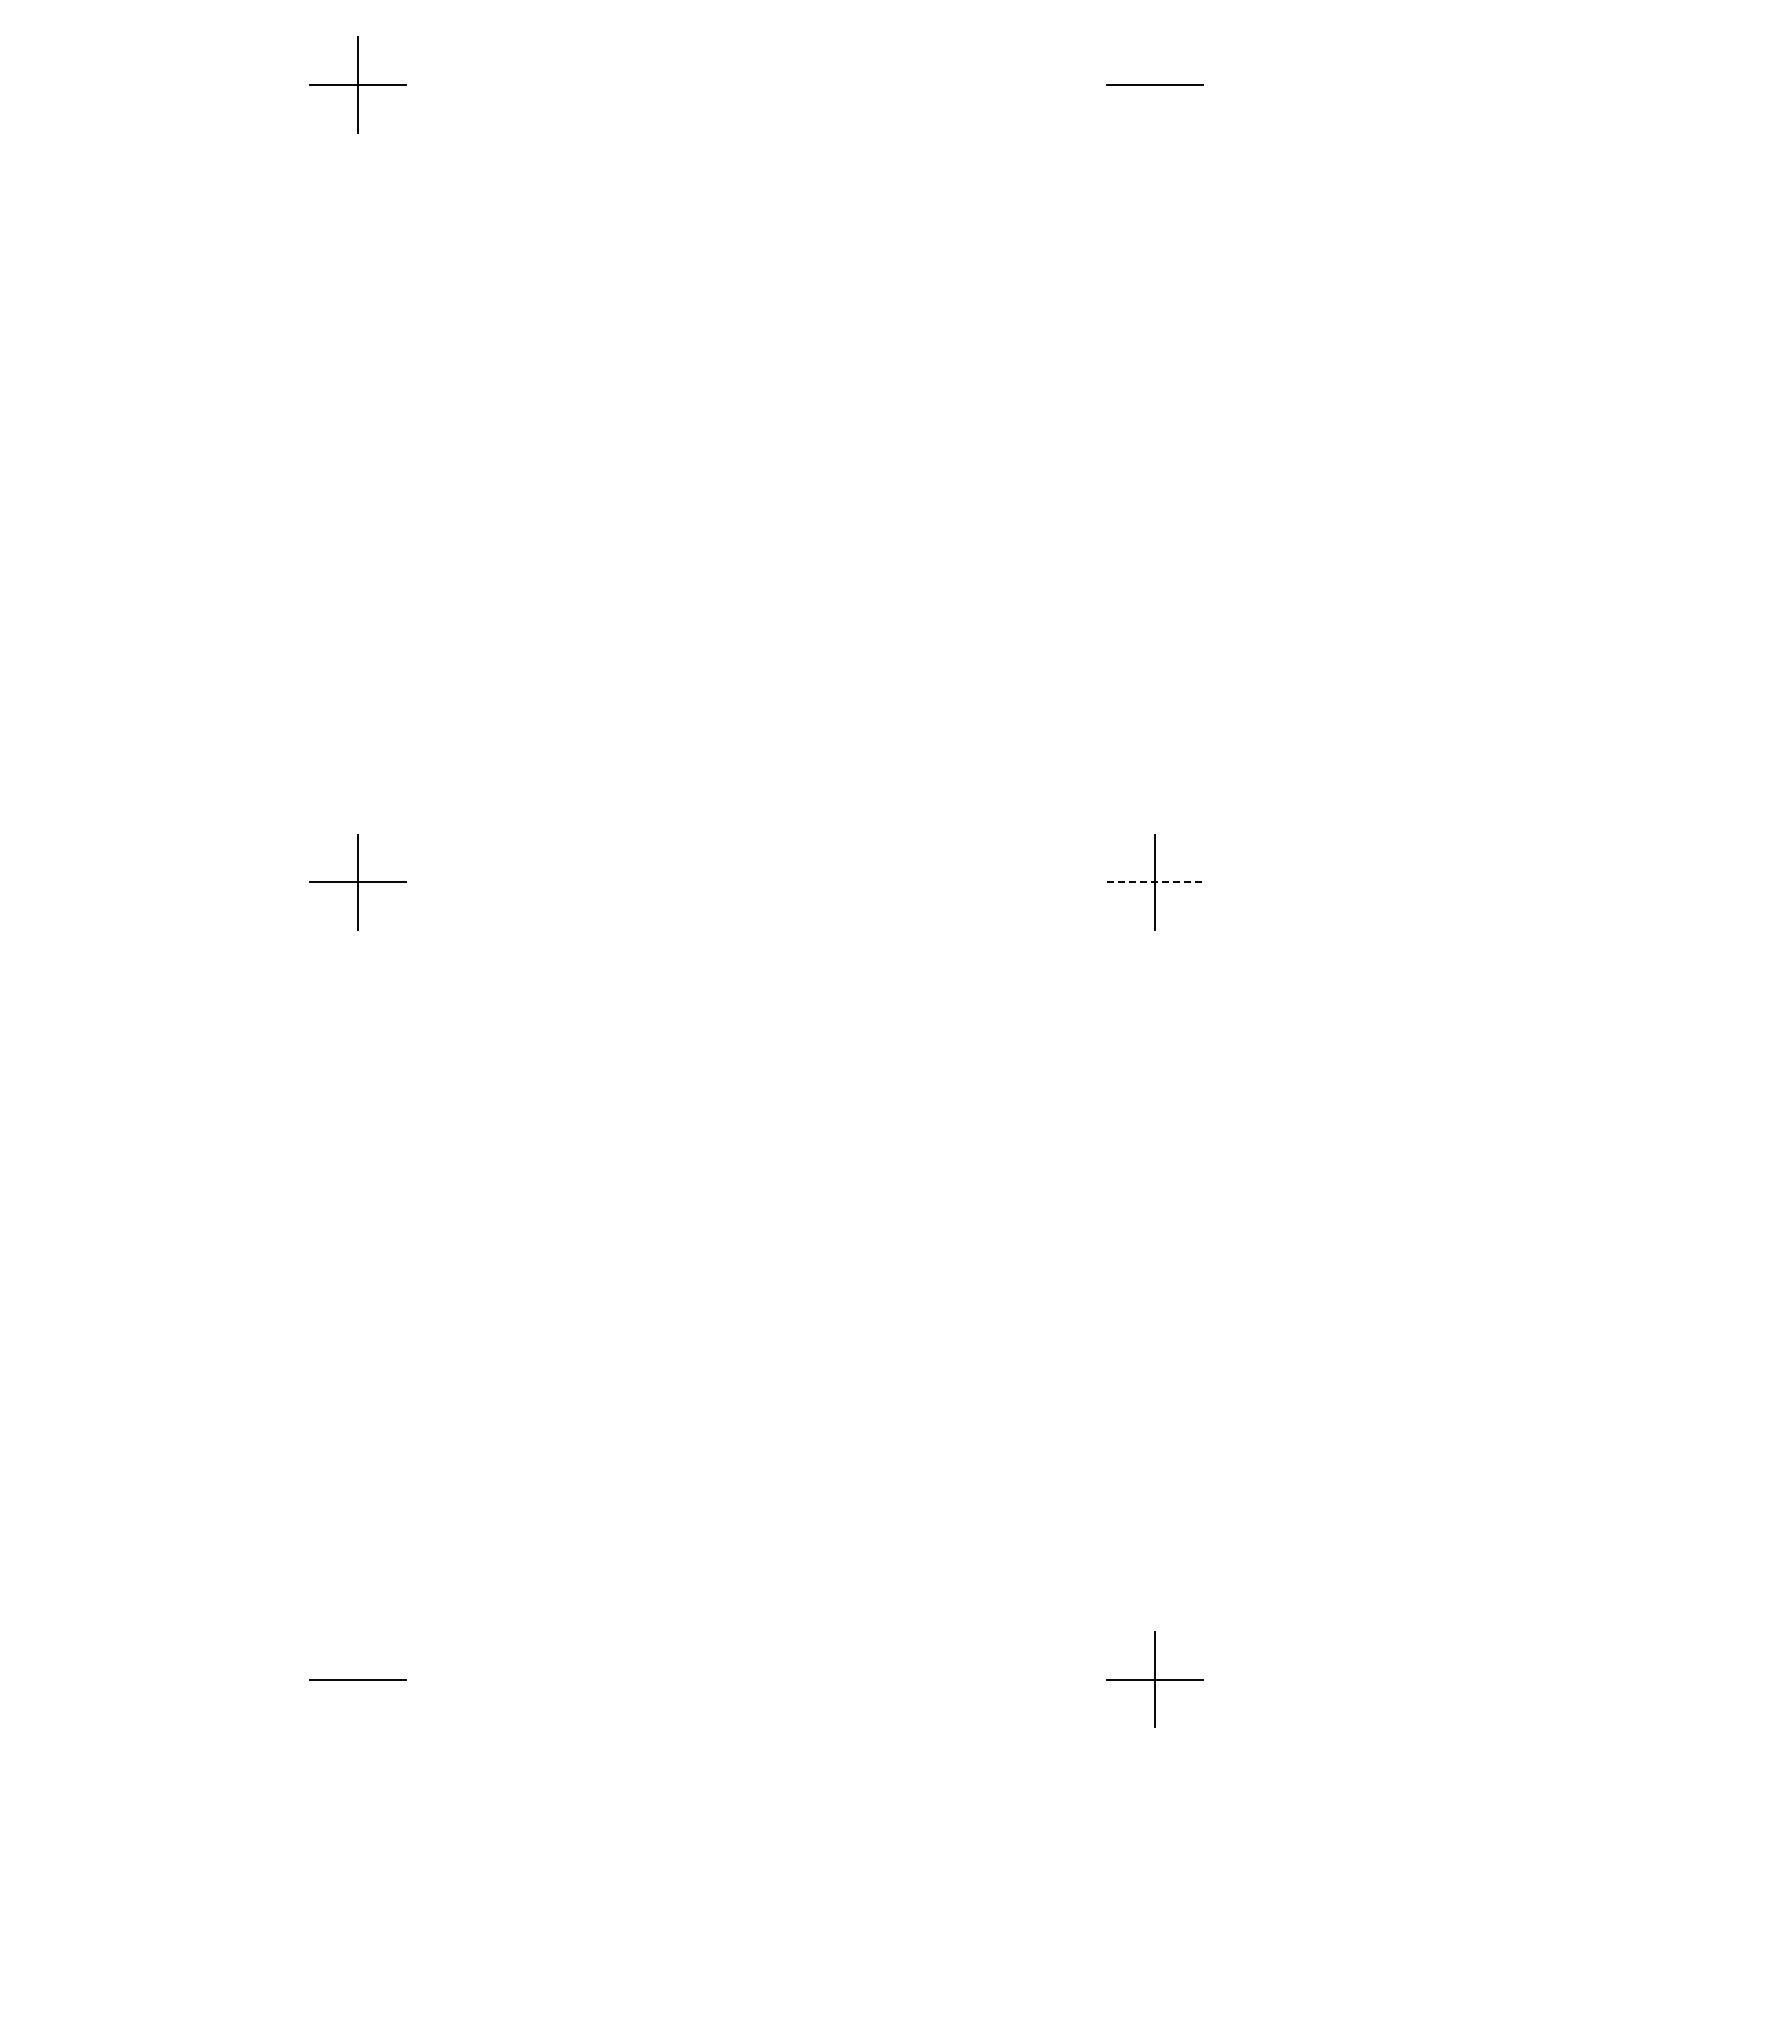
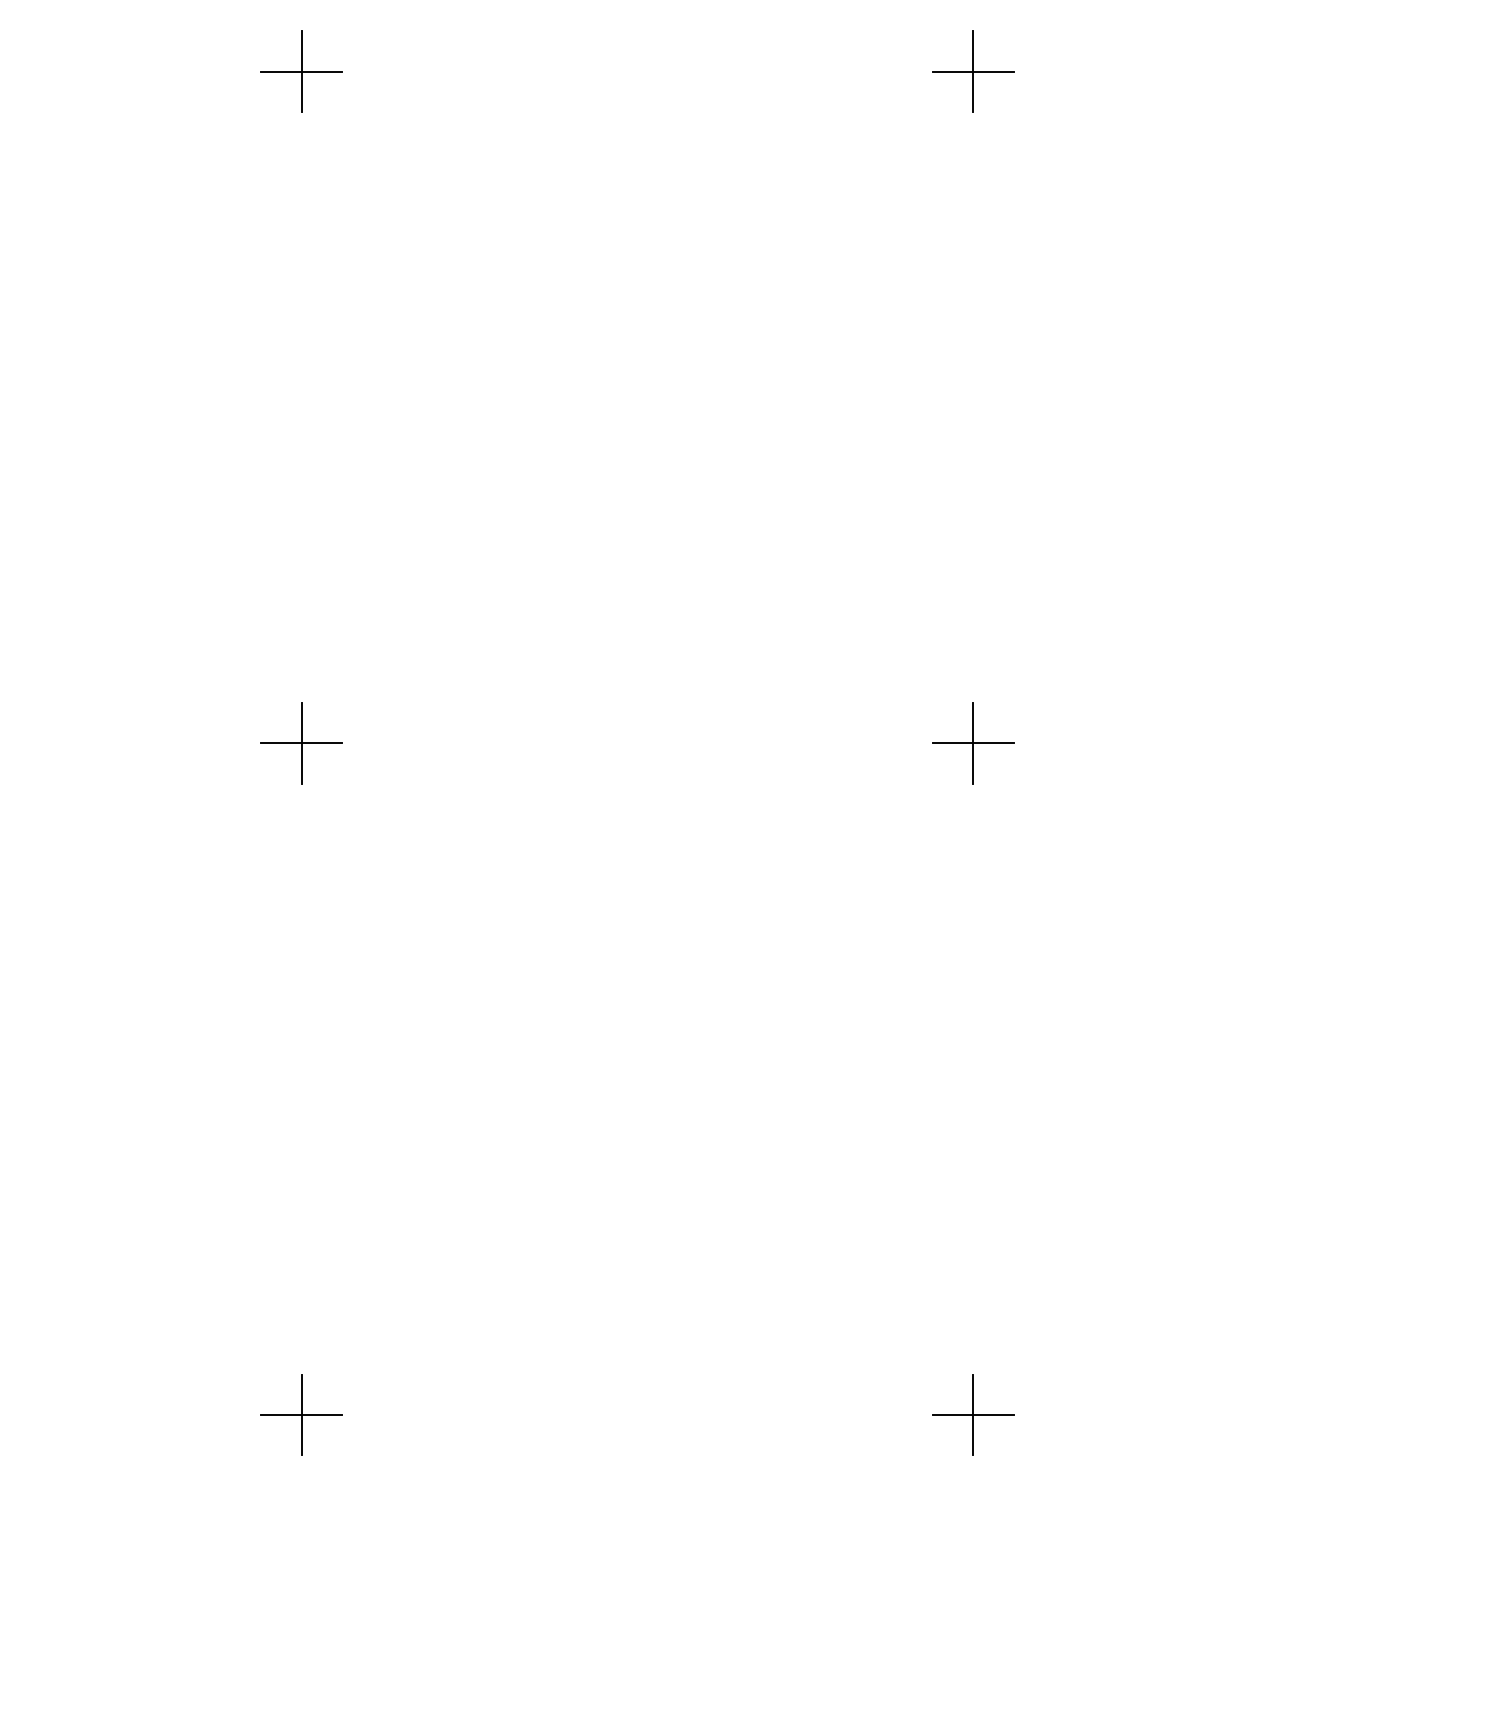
line: (1155, 85) -> (973, 71), added
line: (1155, 882) -> (973, 743), dashed -> solid
line: (358, 1679) -> (302, 1415), added

